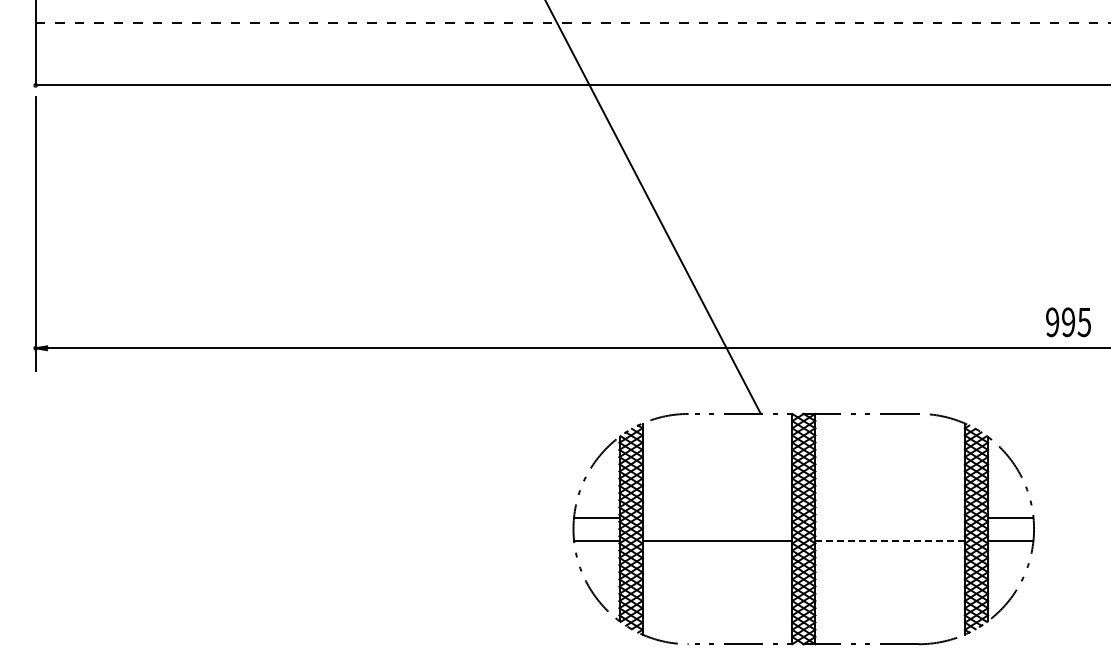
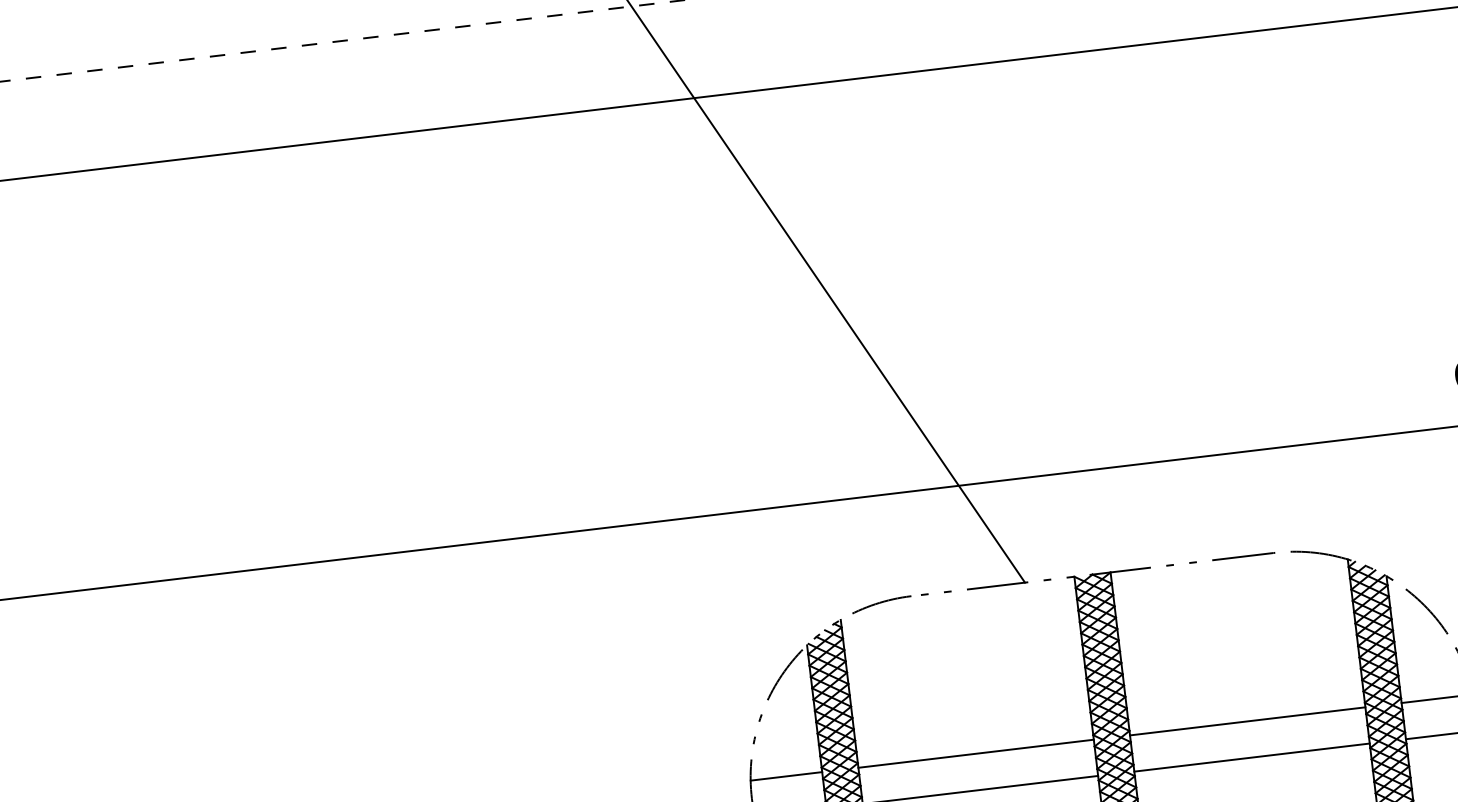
line: (717, 517) -> (976, 753), added
line: (889, 517) -> (1246, 721), added
line: (890, 540) -> (1252, 757), dashed -> solid

